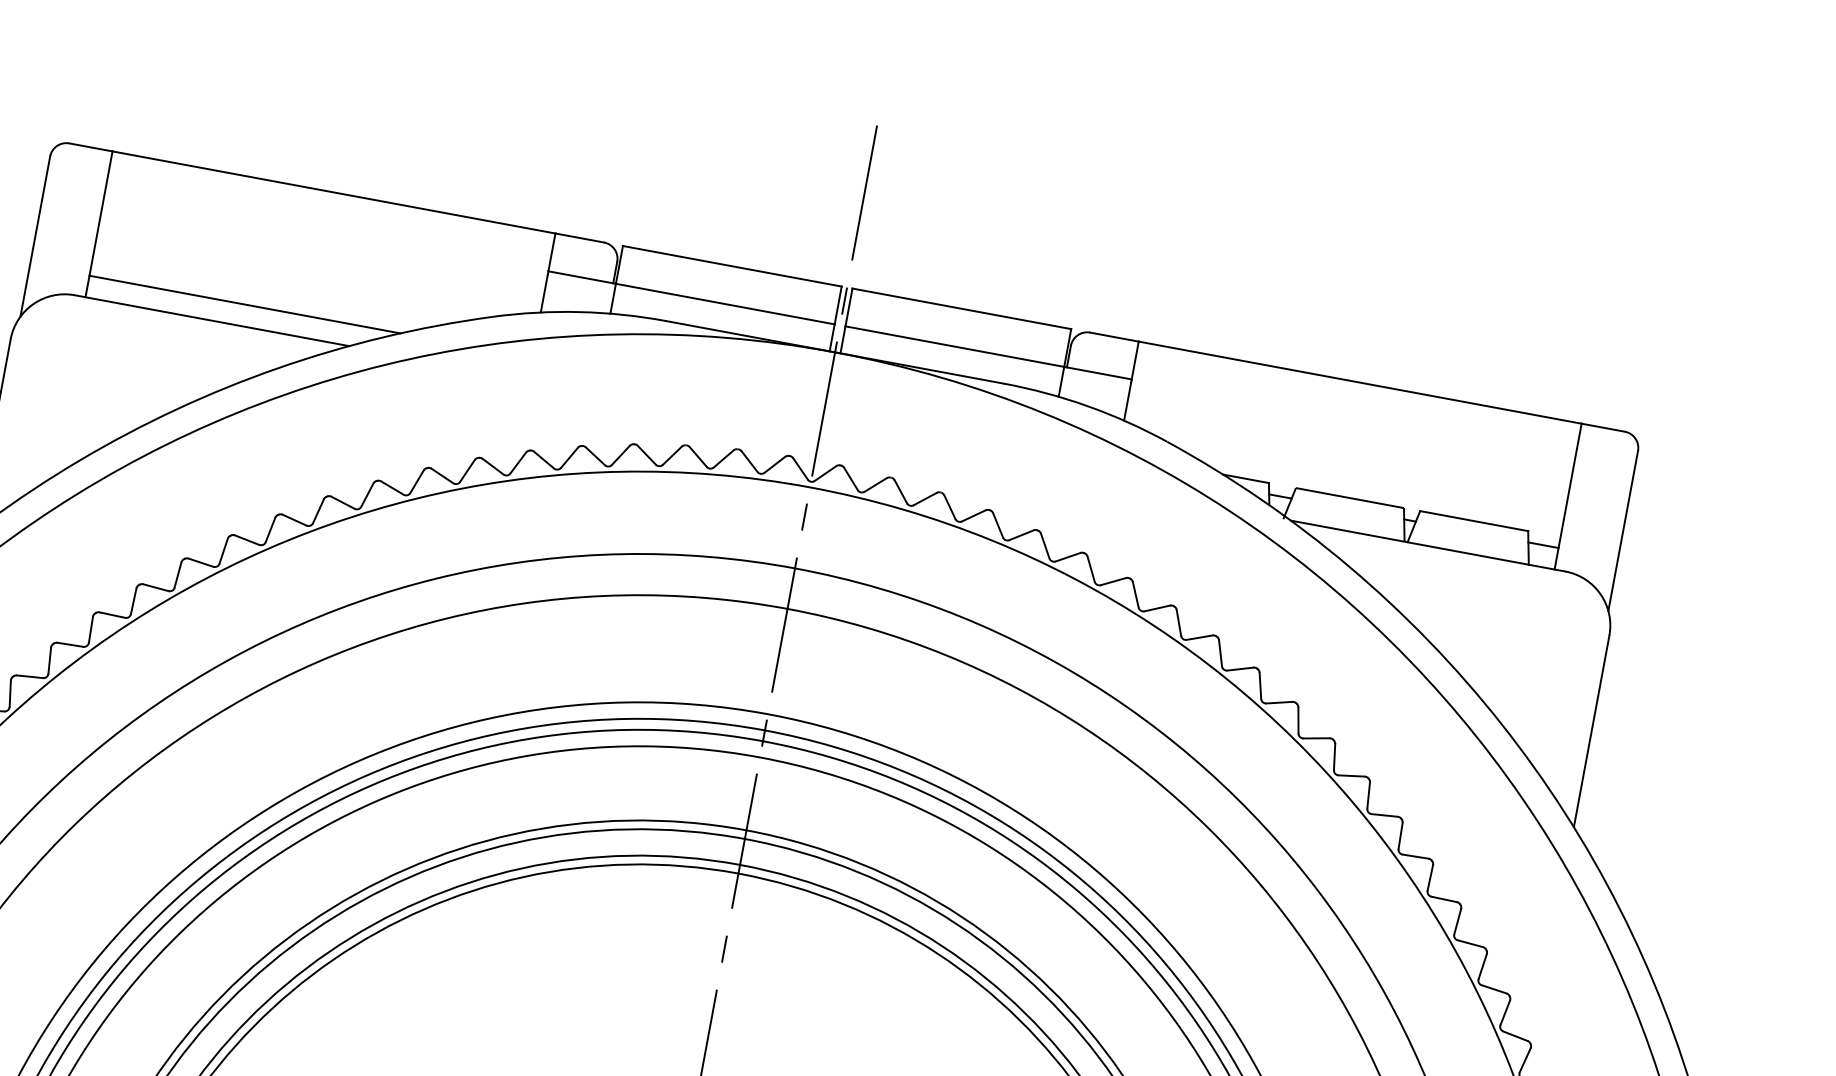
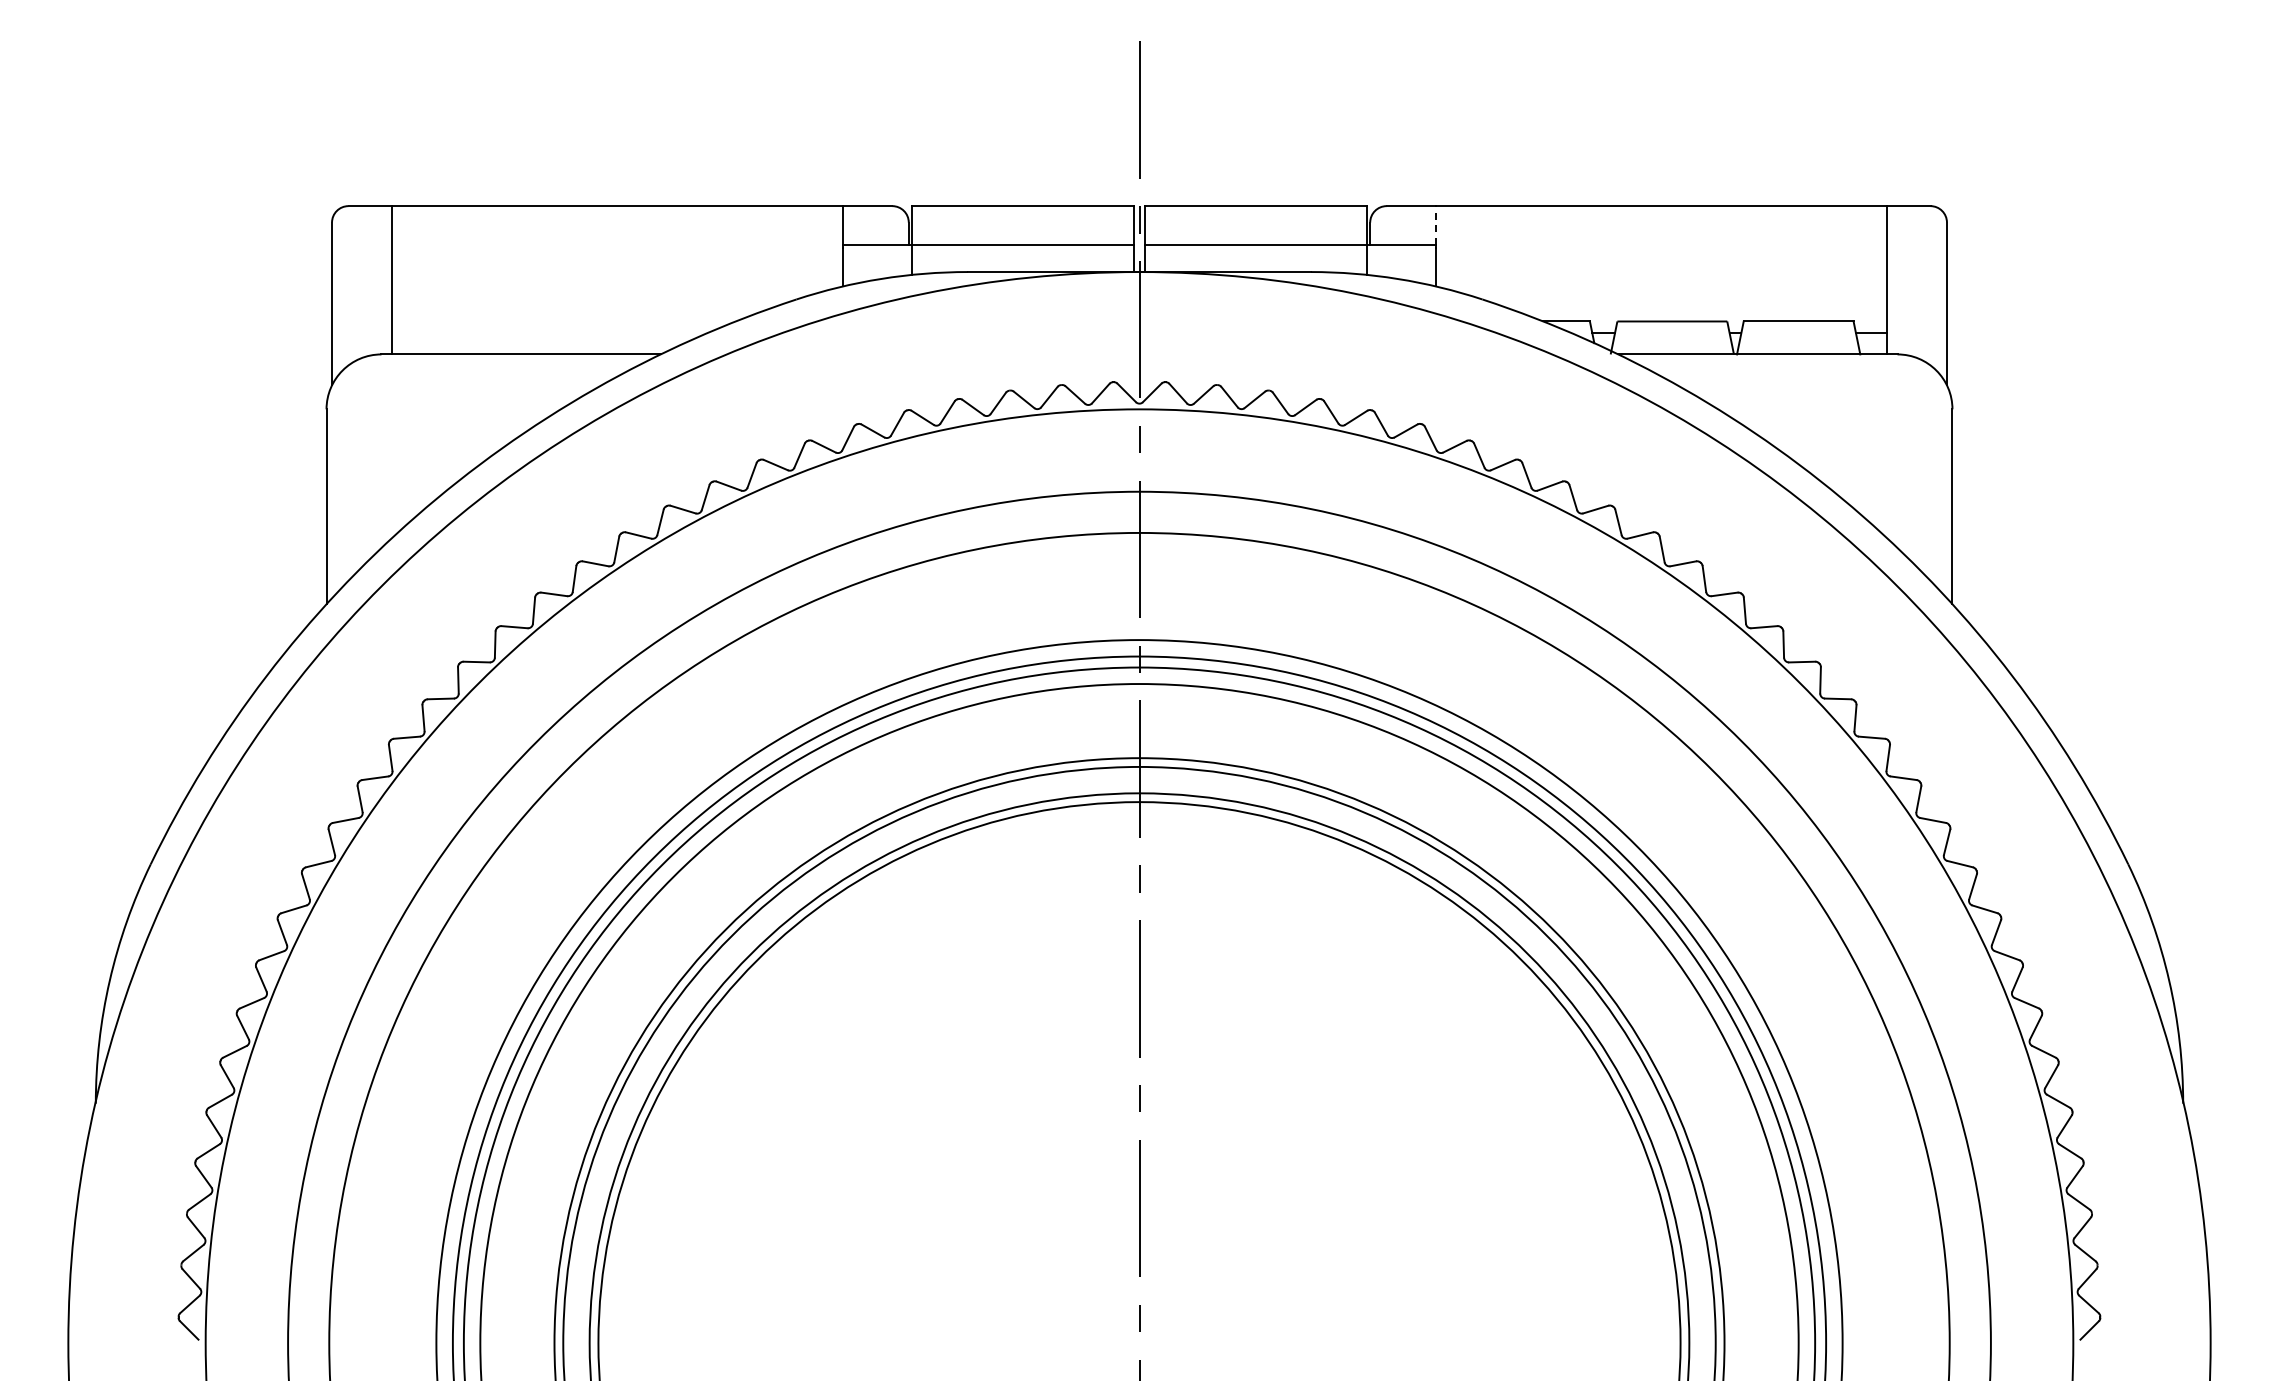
line: (244, 304) -> (550, 332), removed
line: (1135, 359) -> (1436, 224), solid -> dashed

